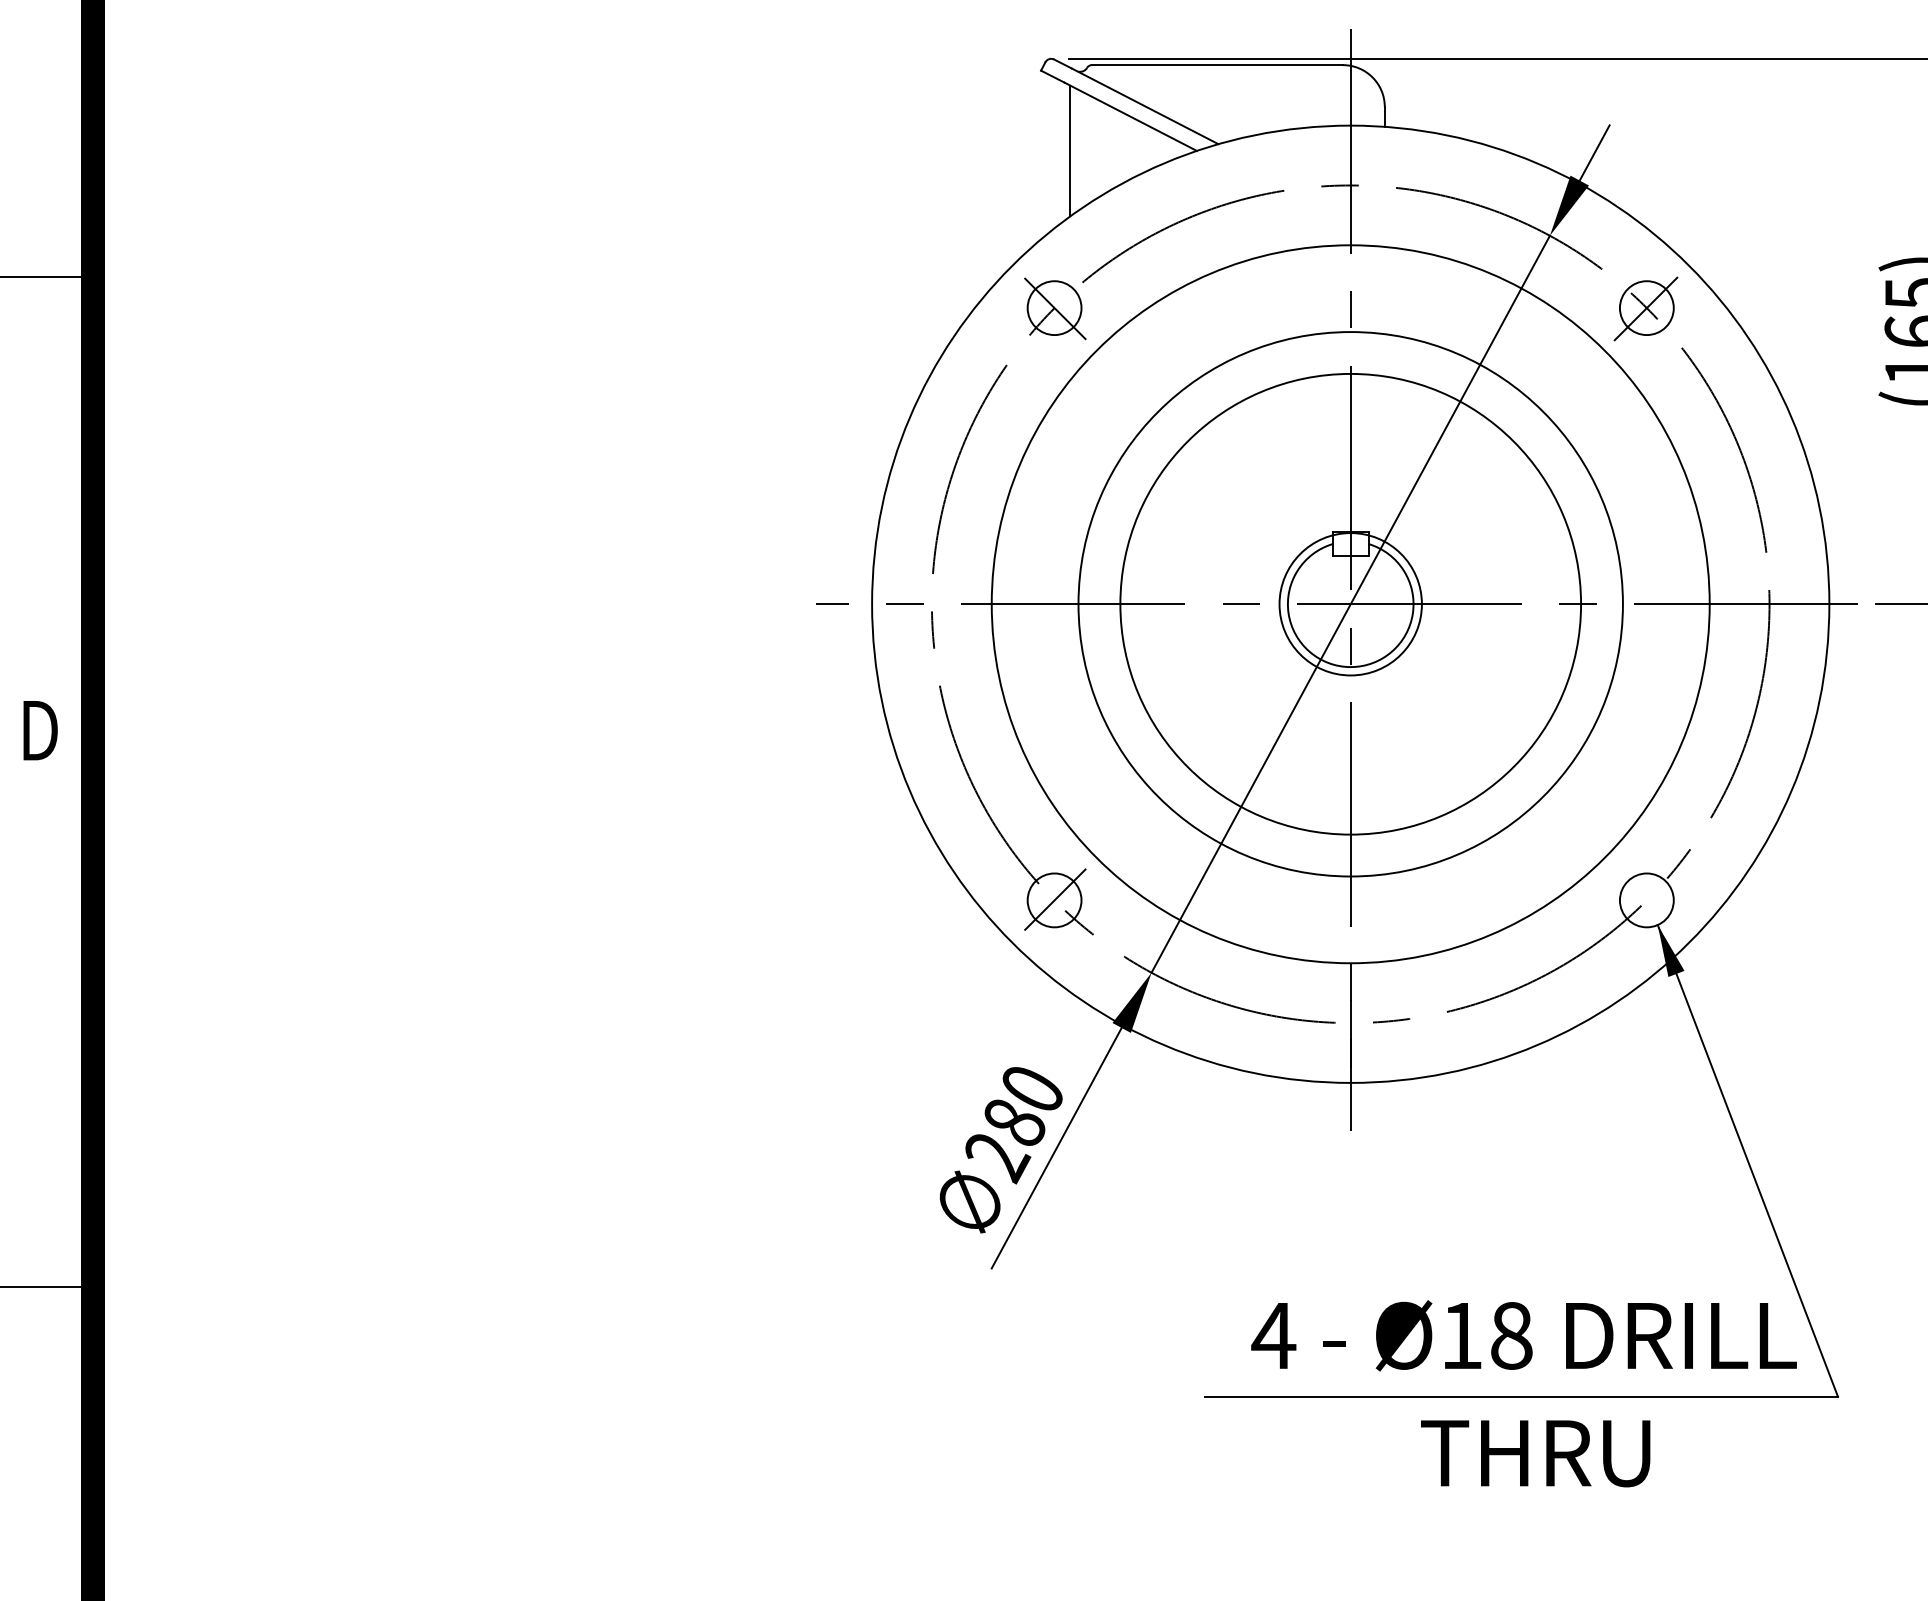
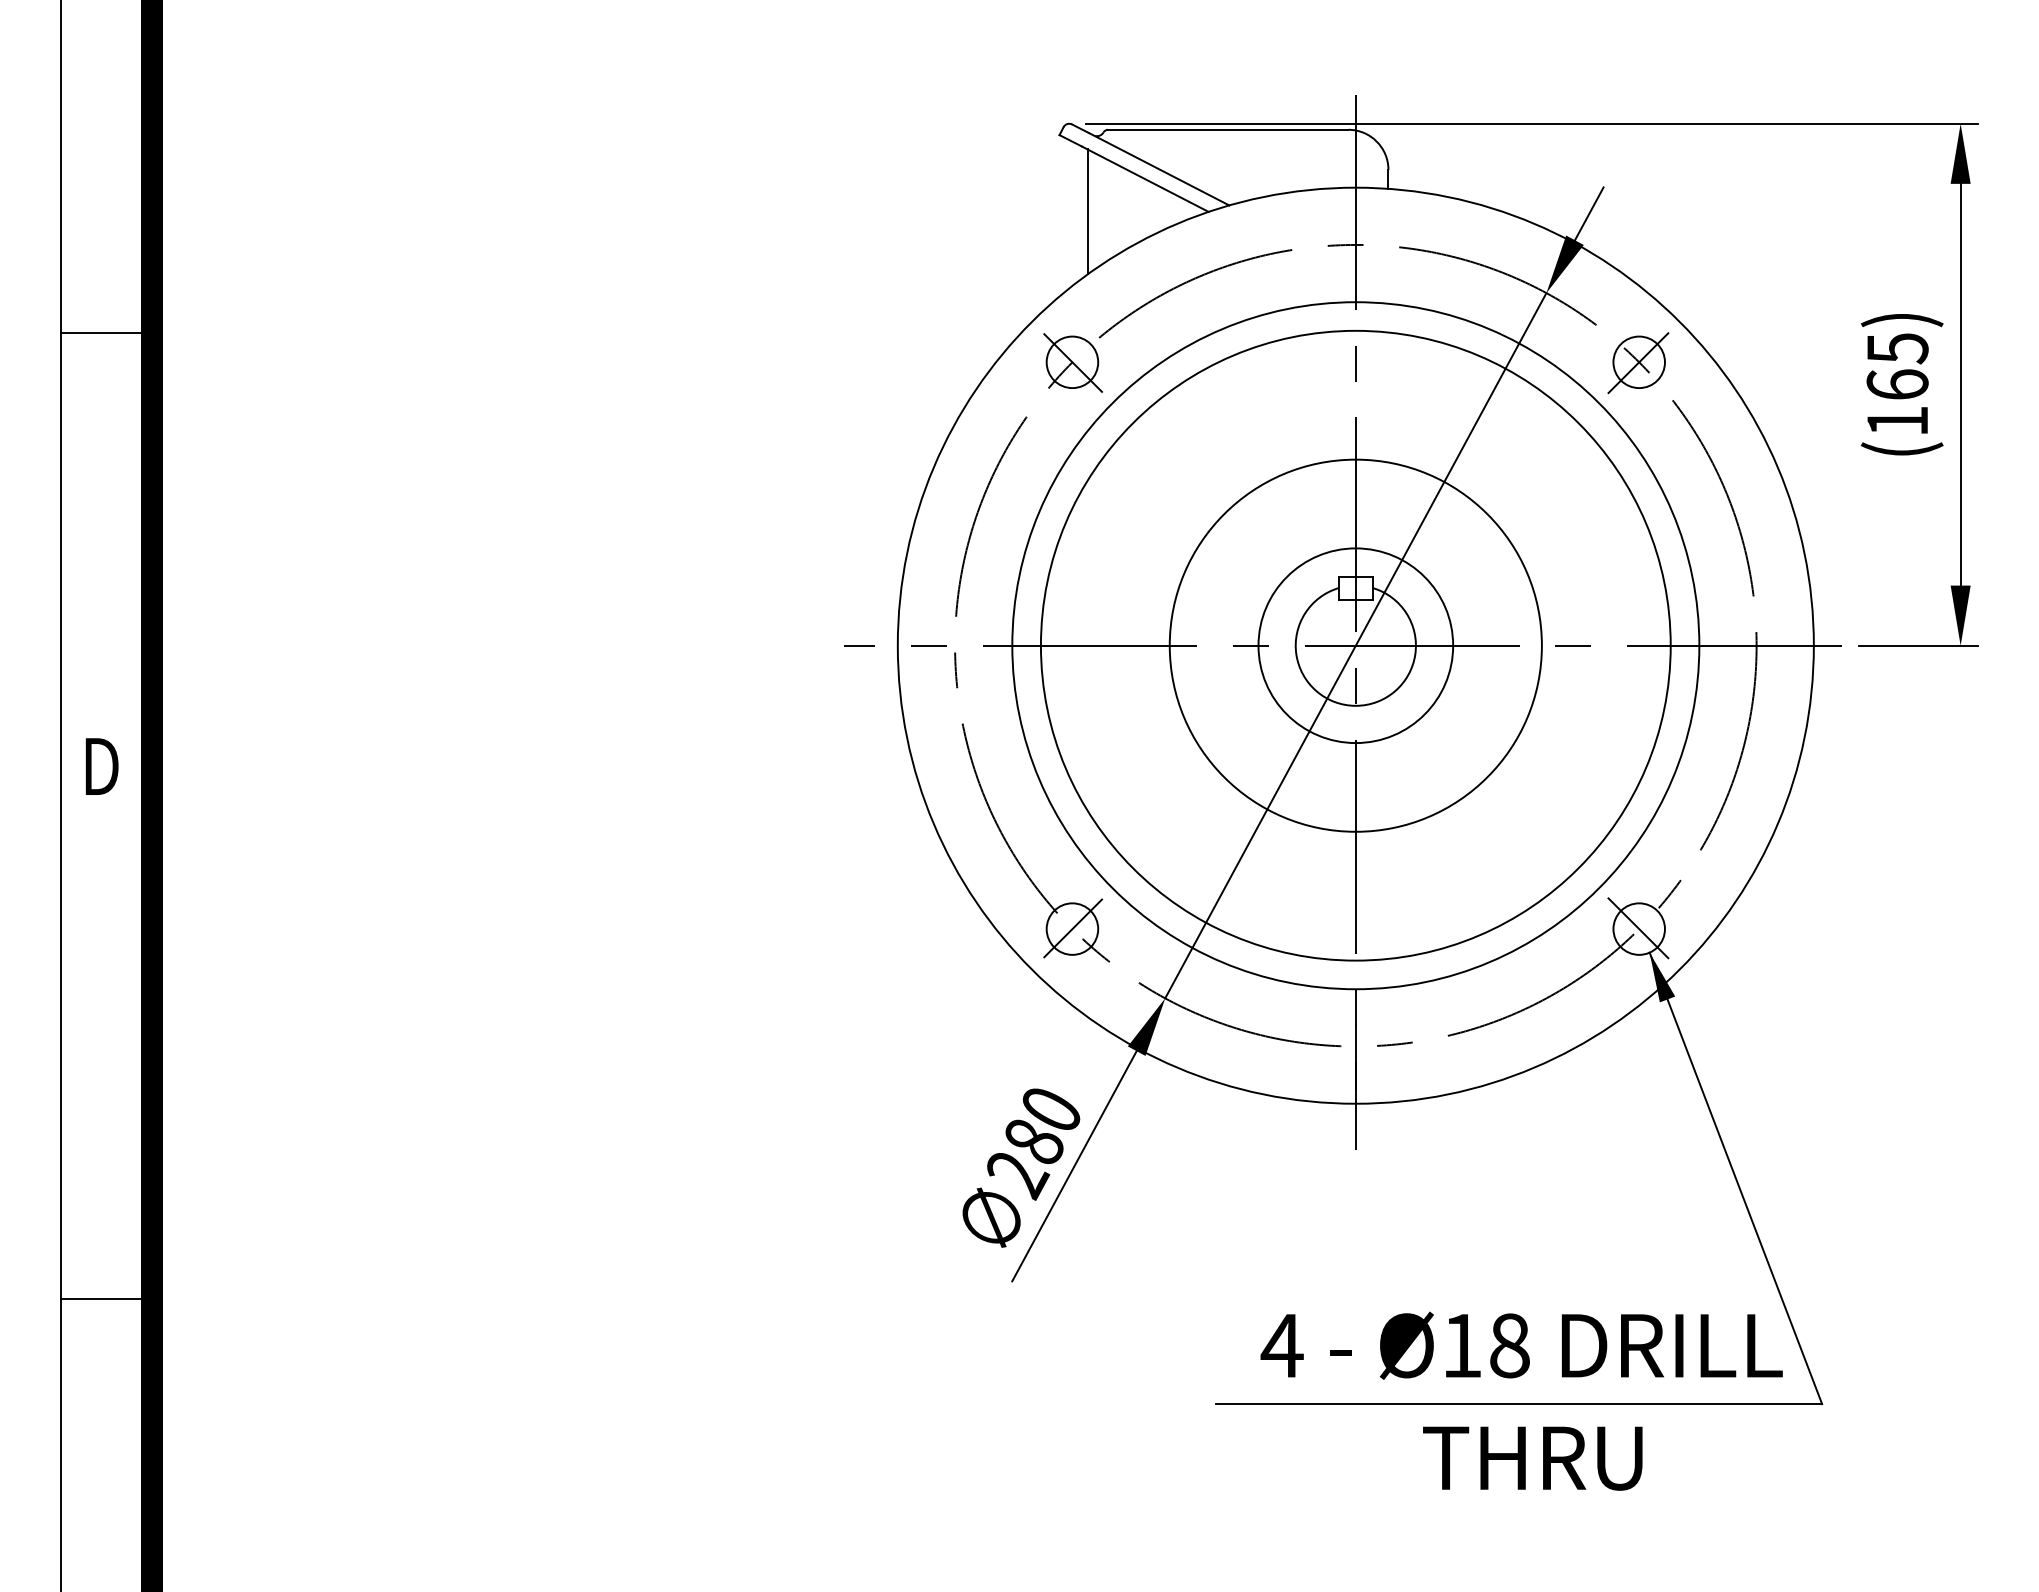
circle: (1350, 604) -> (1355, 645), size x0.71
circle: (1350, 604) -> (1355, 645), size x1.43
circle: (1350, 604) -> (1355, 645), size x1.43
line: (1645, 898) -> (1637, 927), added

